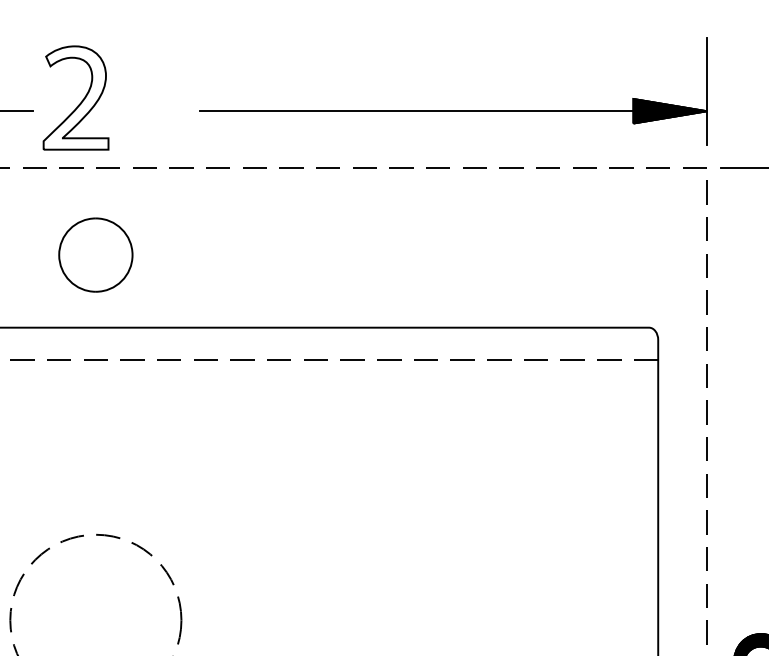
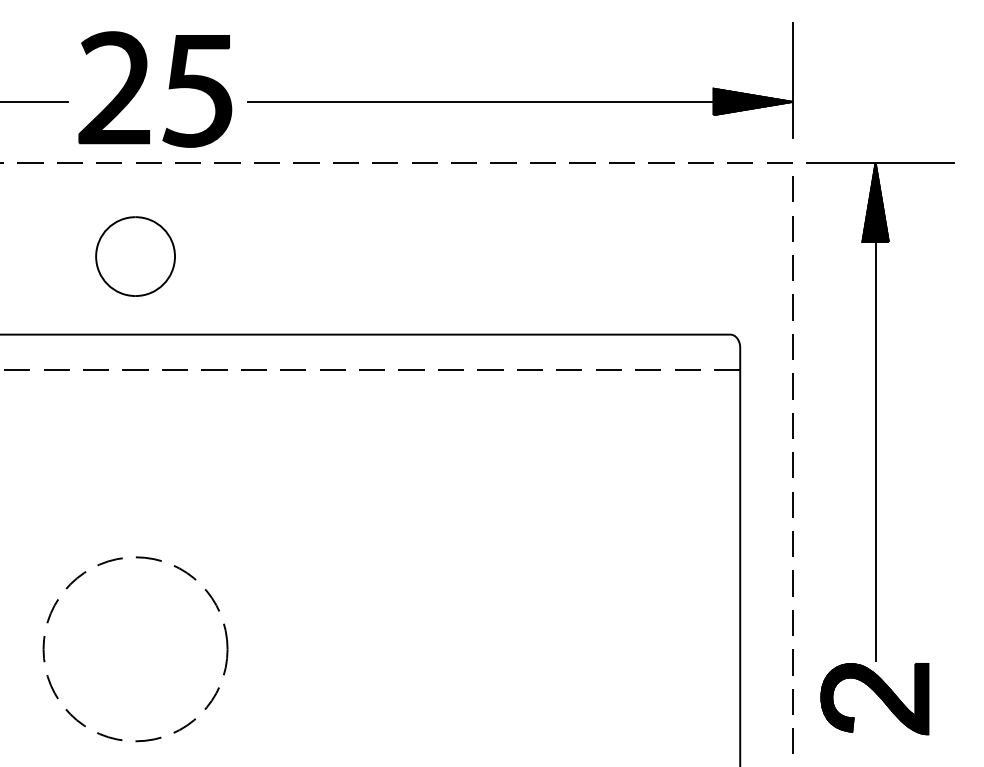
fill: (76, 97) -> (114, 87), added
part: (153, 101) -> (197, 91), added

